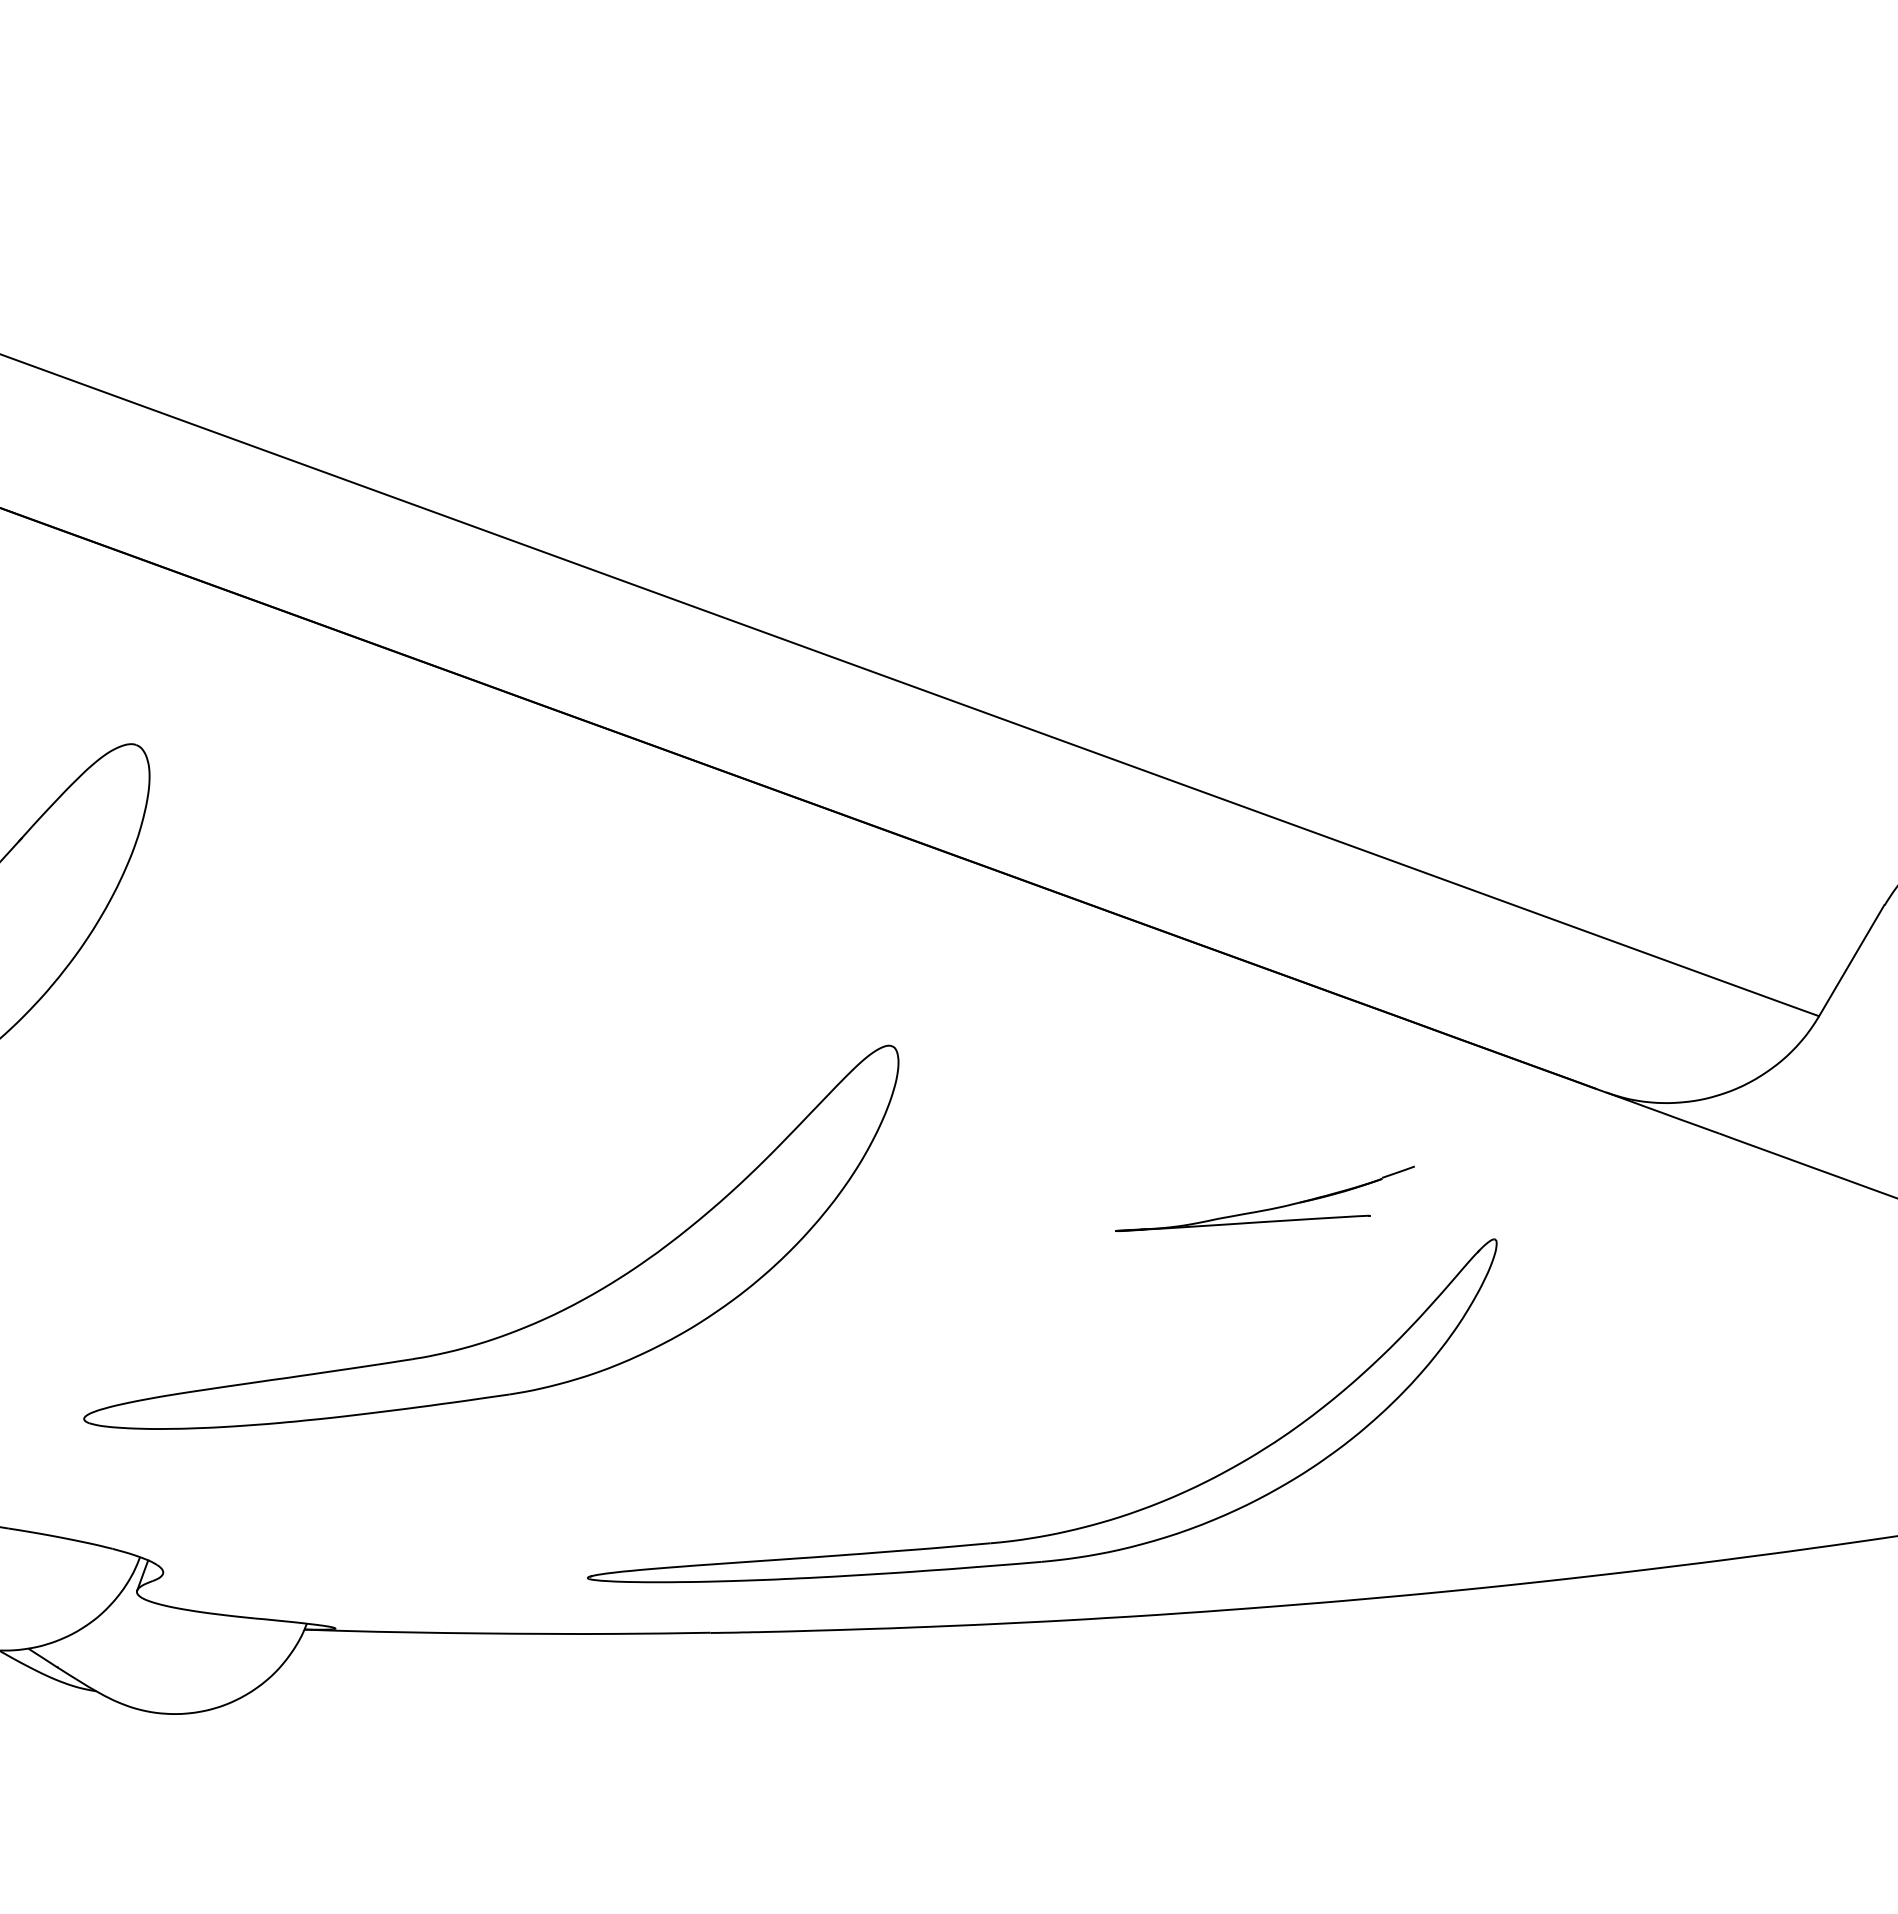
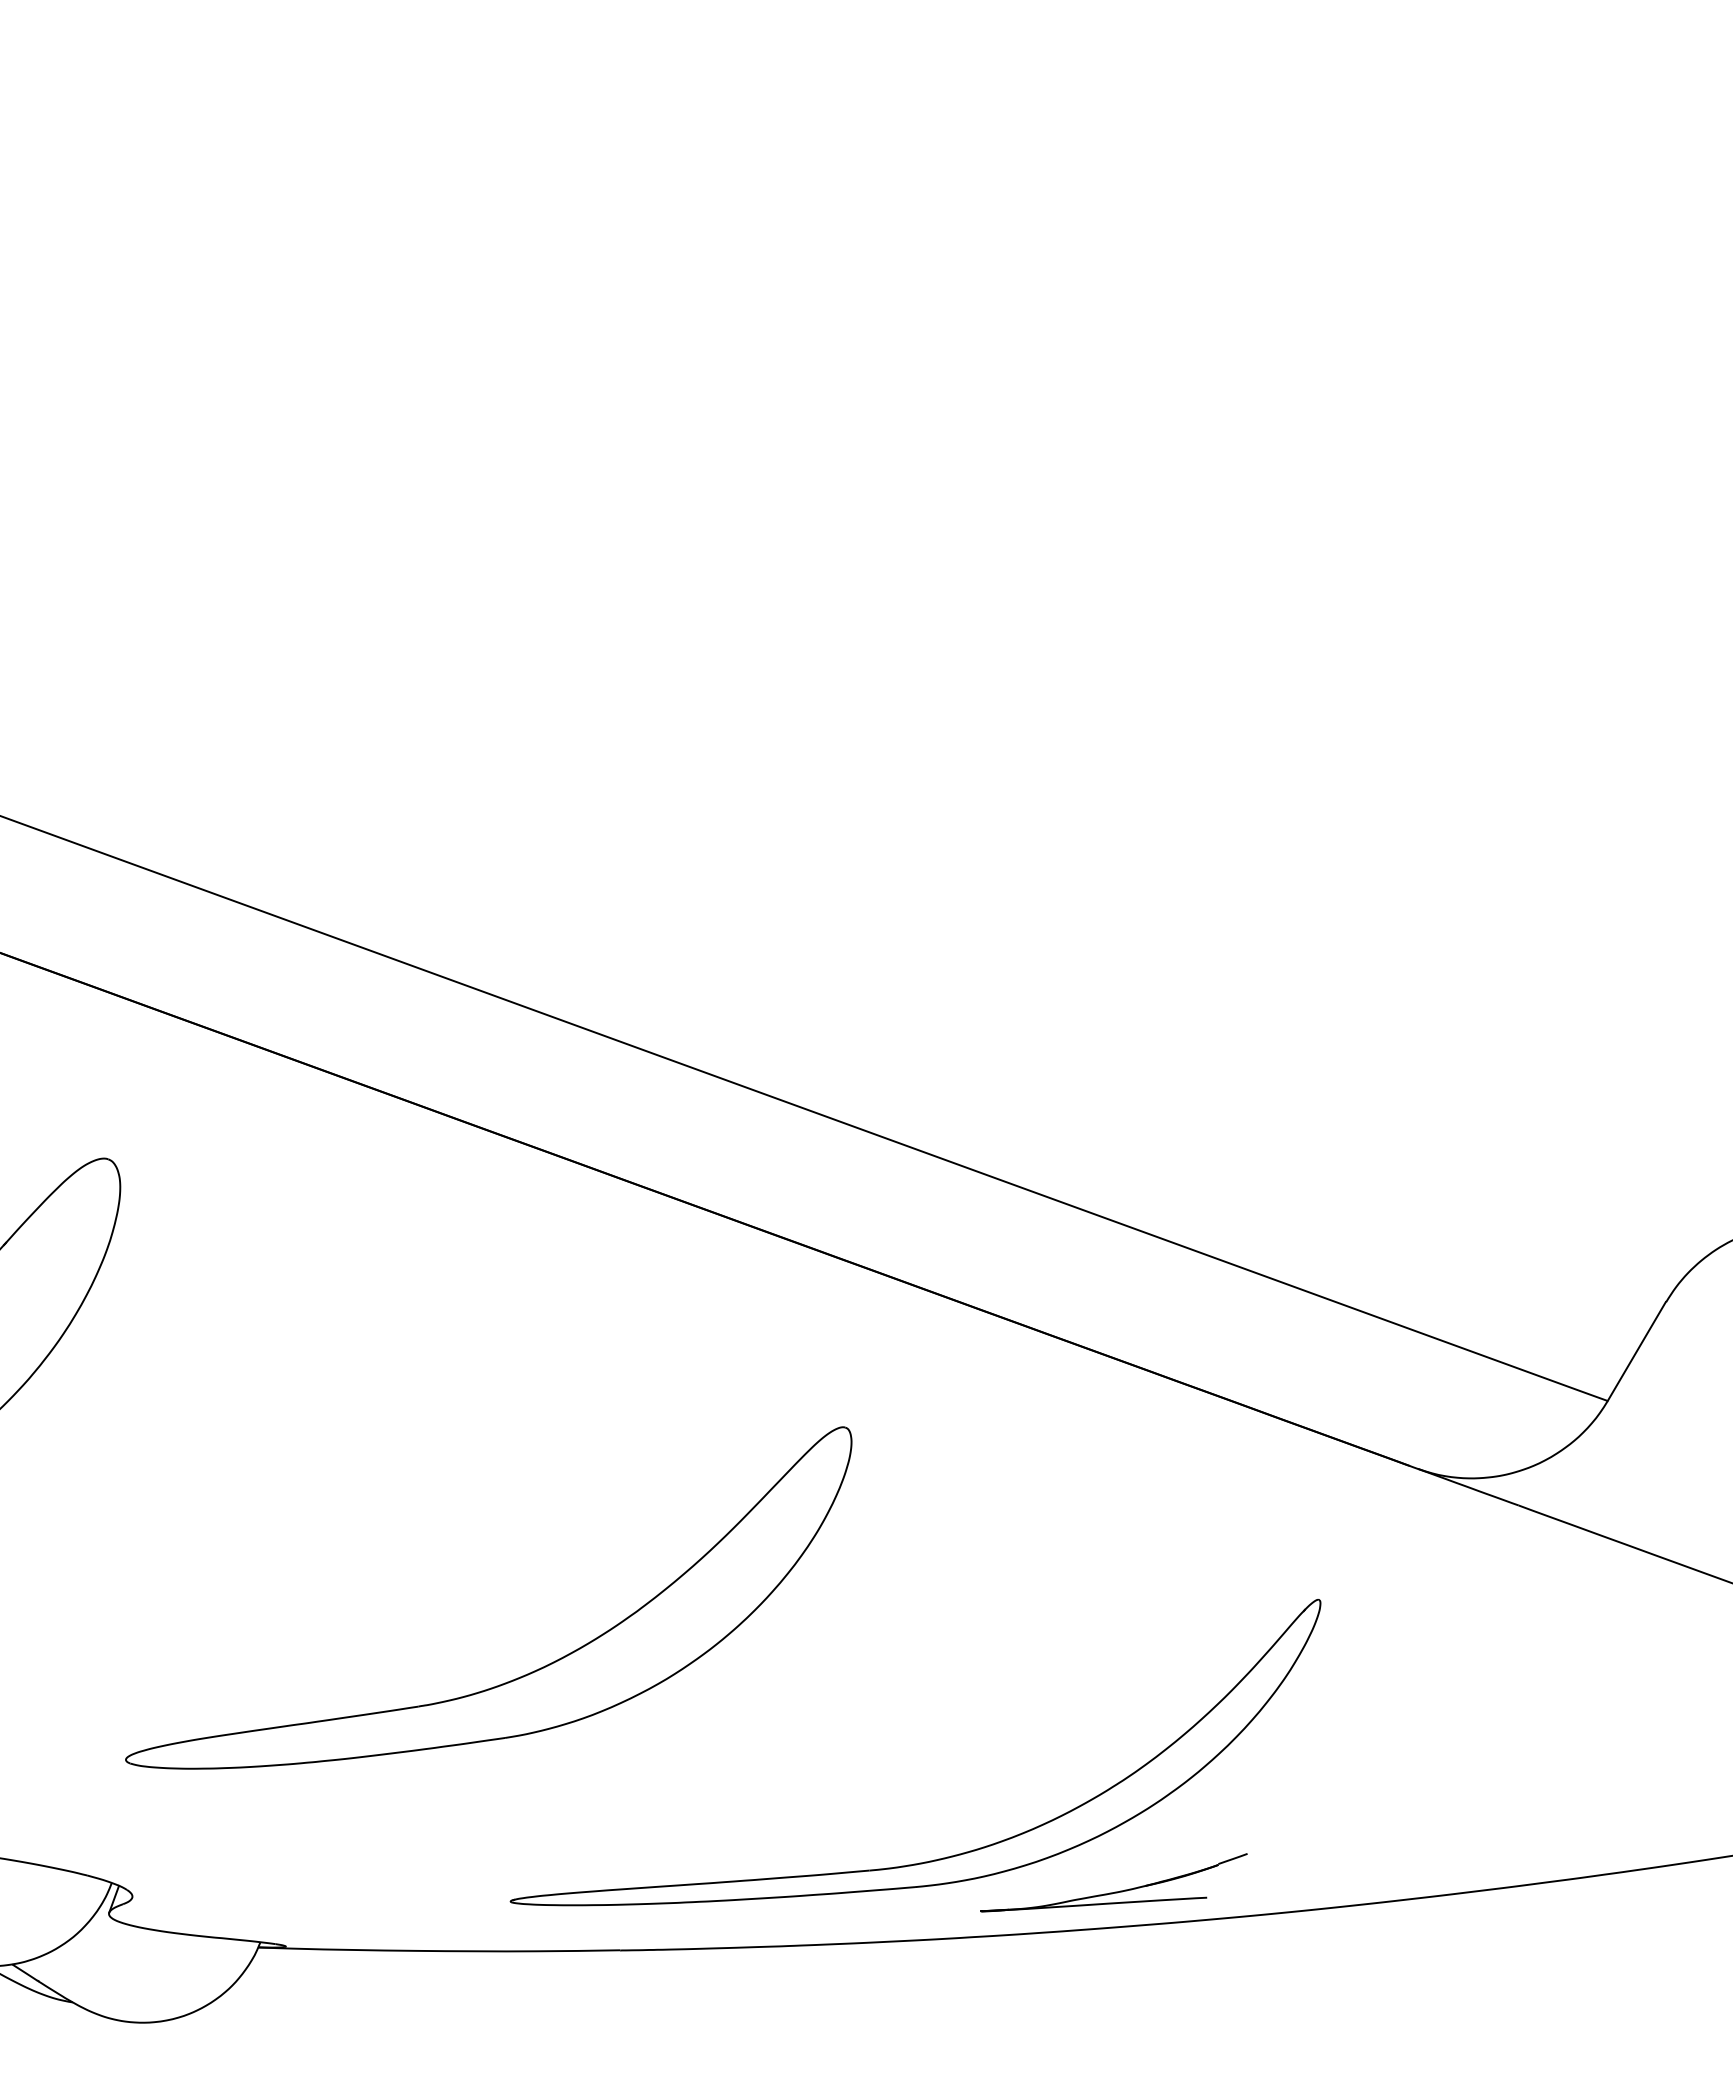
part: (1265, 1208) -> (1114, 1891), moved
part: (529, 1324) -> (522, 1675), moved

